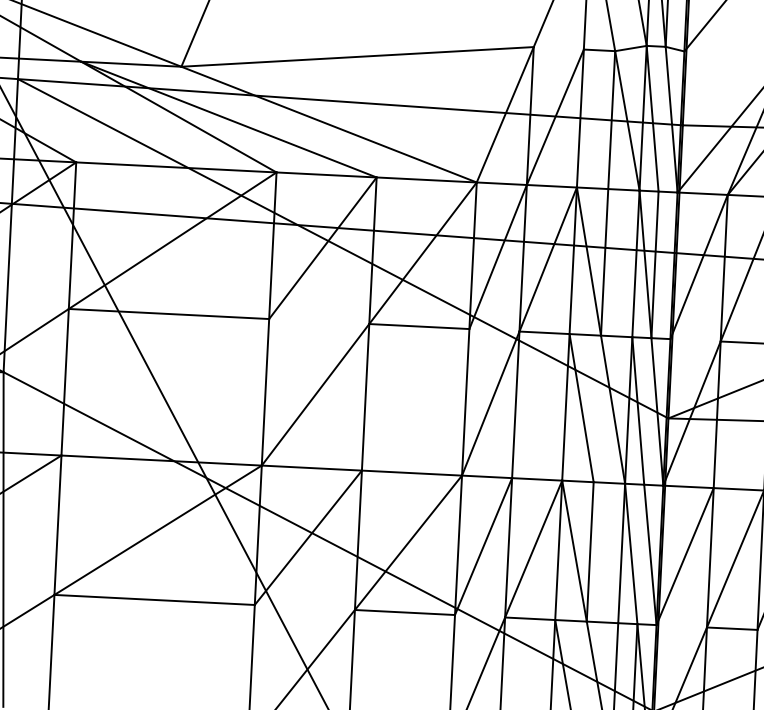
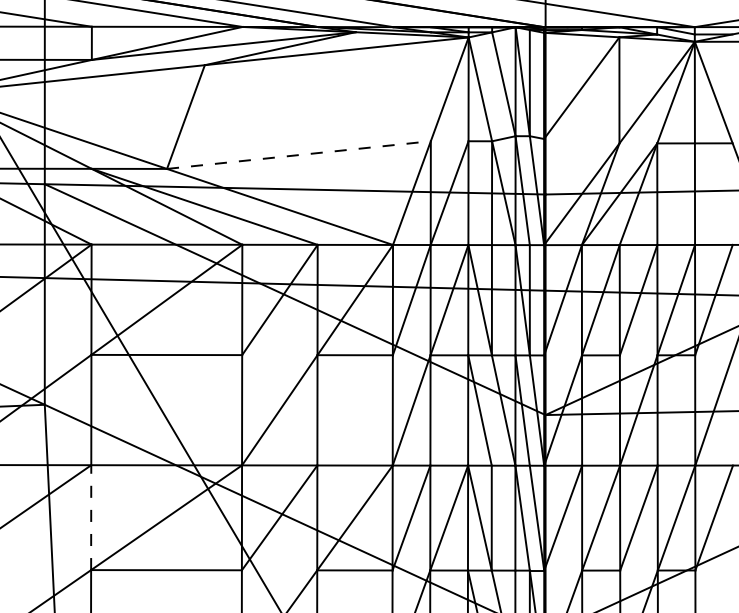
line: (356, 57) -> (298, 155), solid -> dashed
line: (58, 525) -> (91, 517), solid -> dashed

